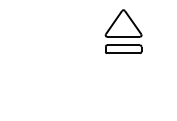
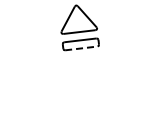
line: (124, 53) -> (82, 48), solid -> dashed

